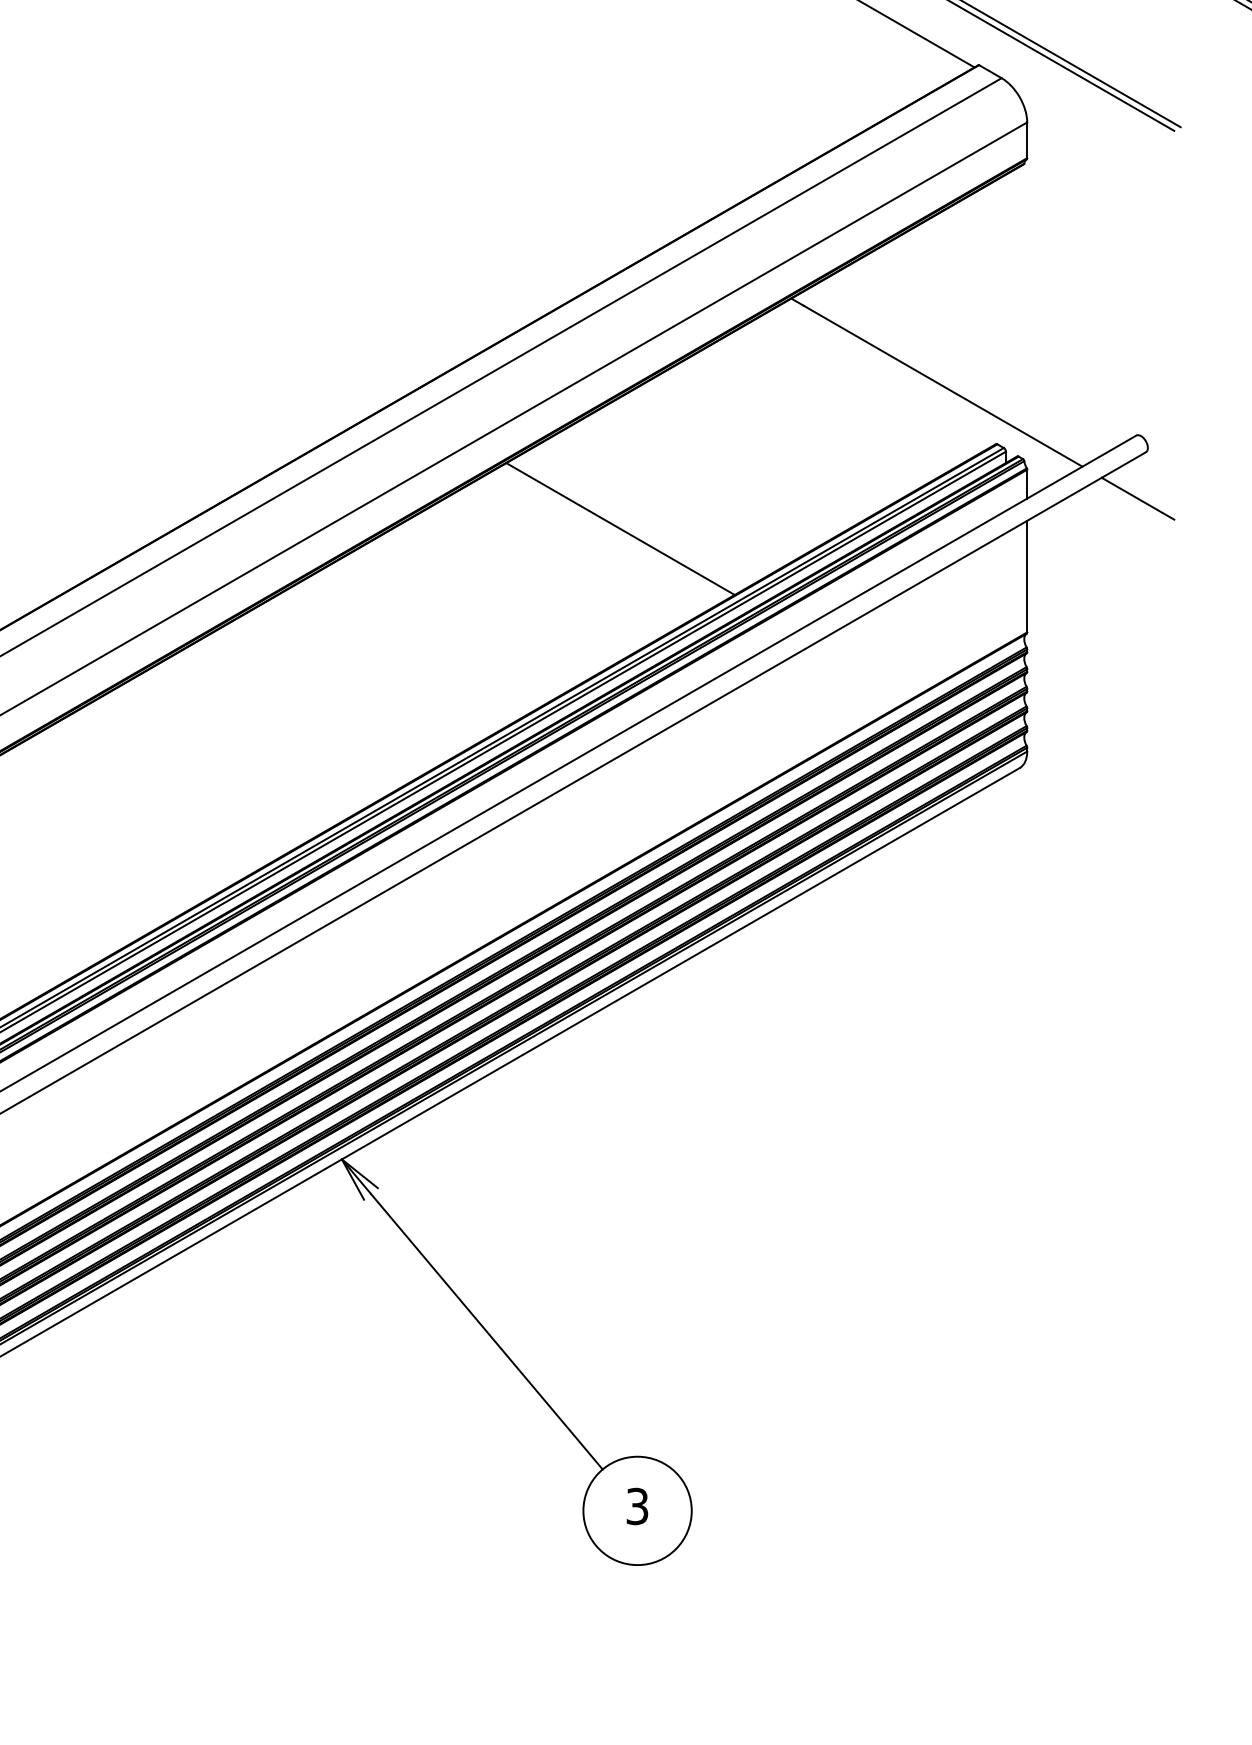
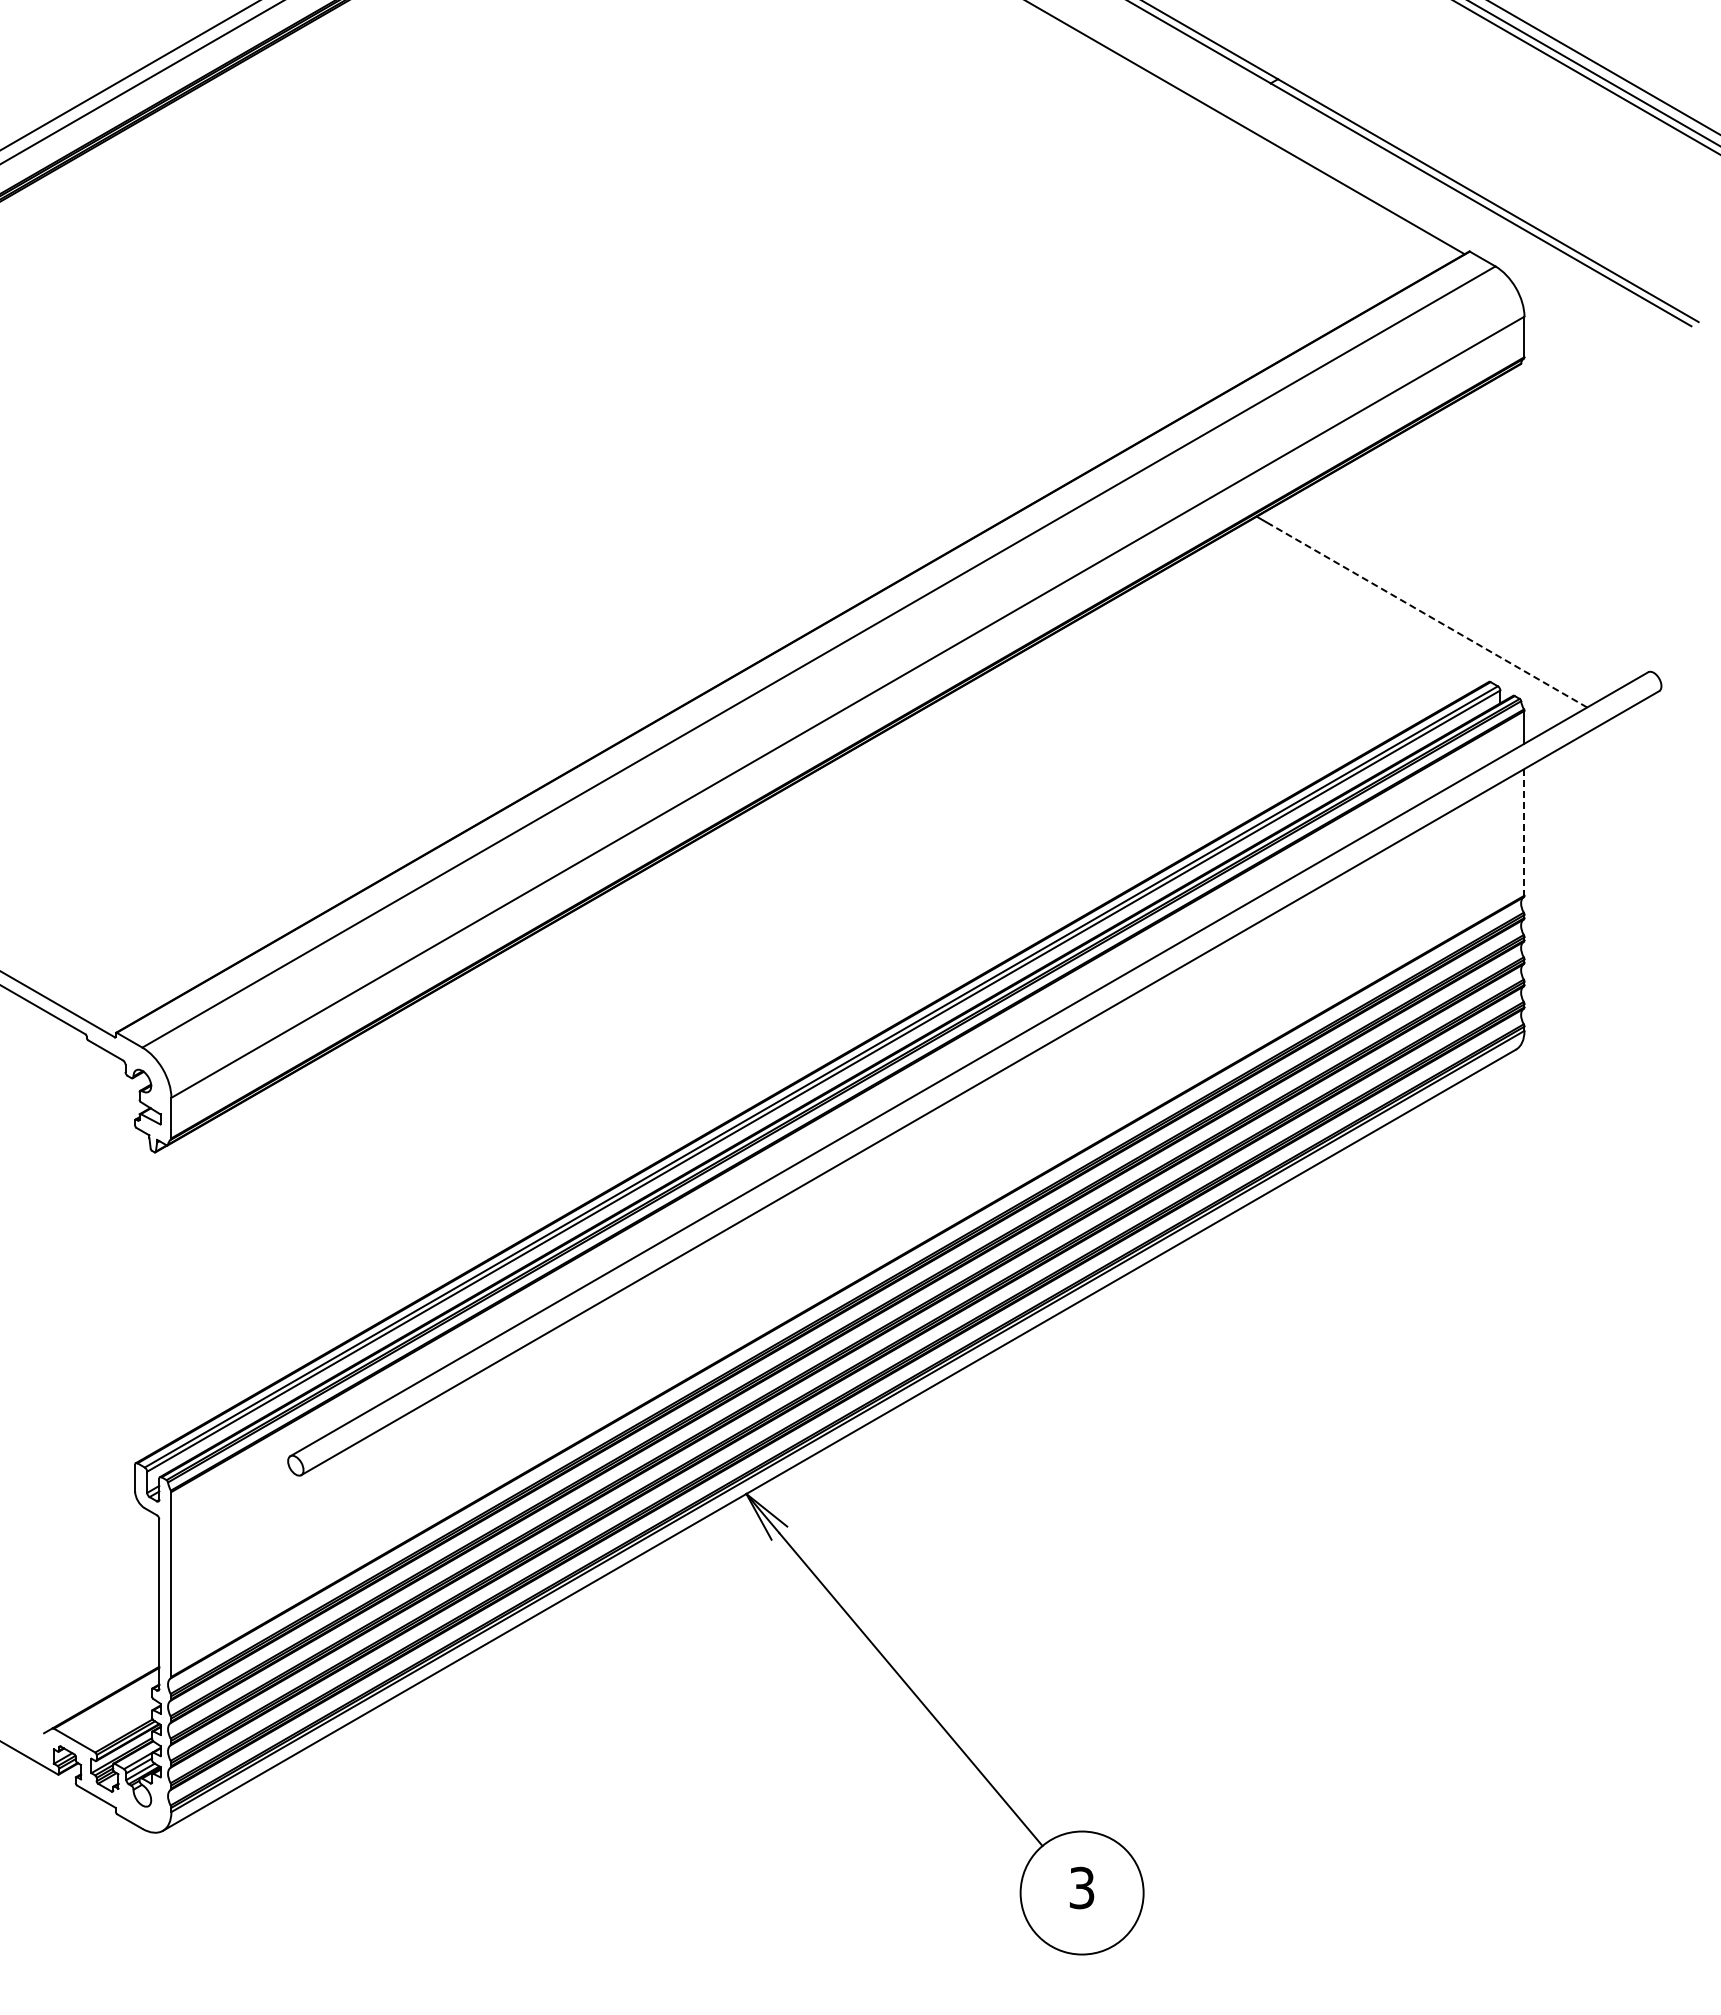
line: (943, 386) -> (1429, 616), solid -> dashed
line: (1138, 498) -> (1650, 743), removed
line: (620, 529) -> (1062, 778), removed
line: (1027, 576) -> (1524, 832), solid -> dashed

